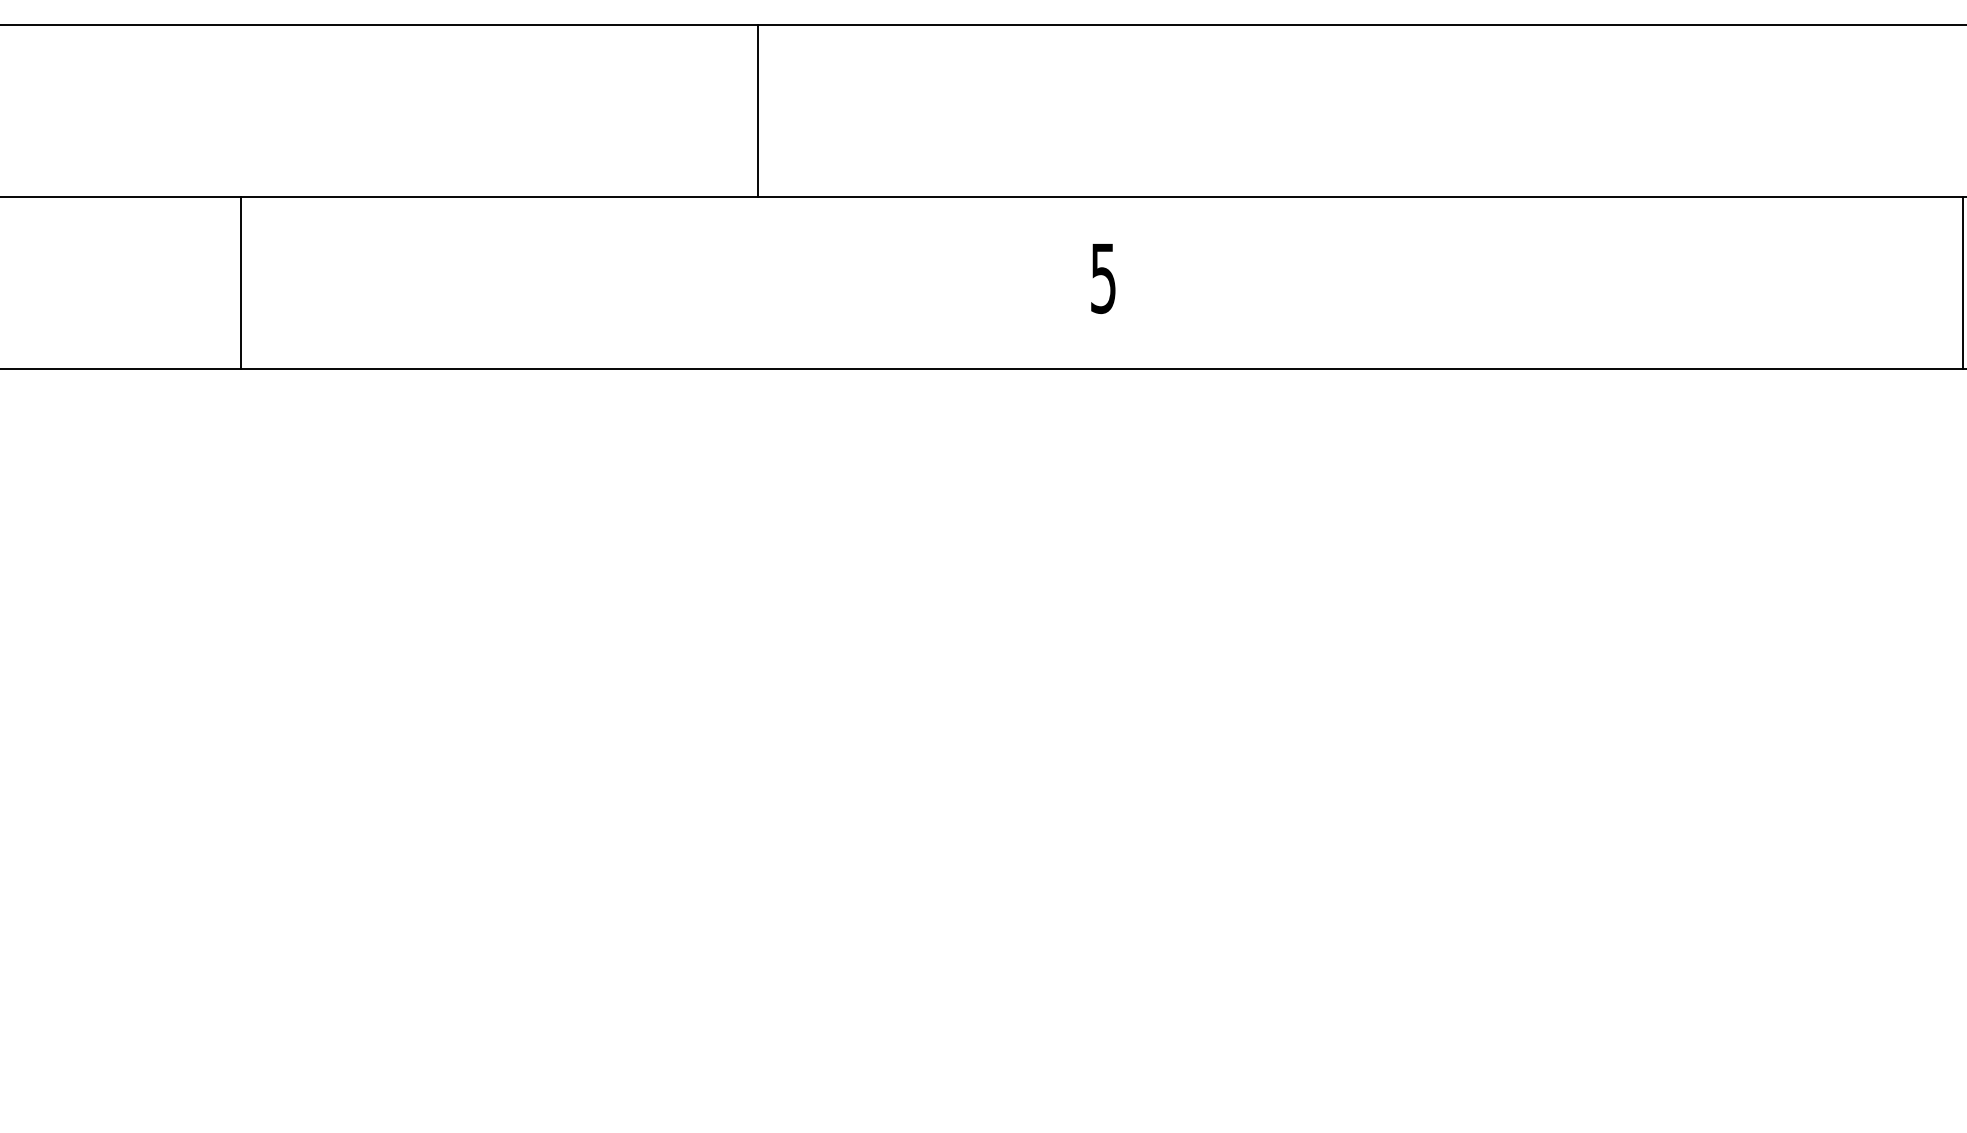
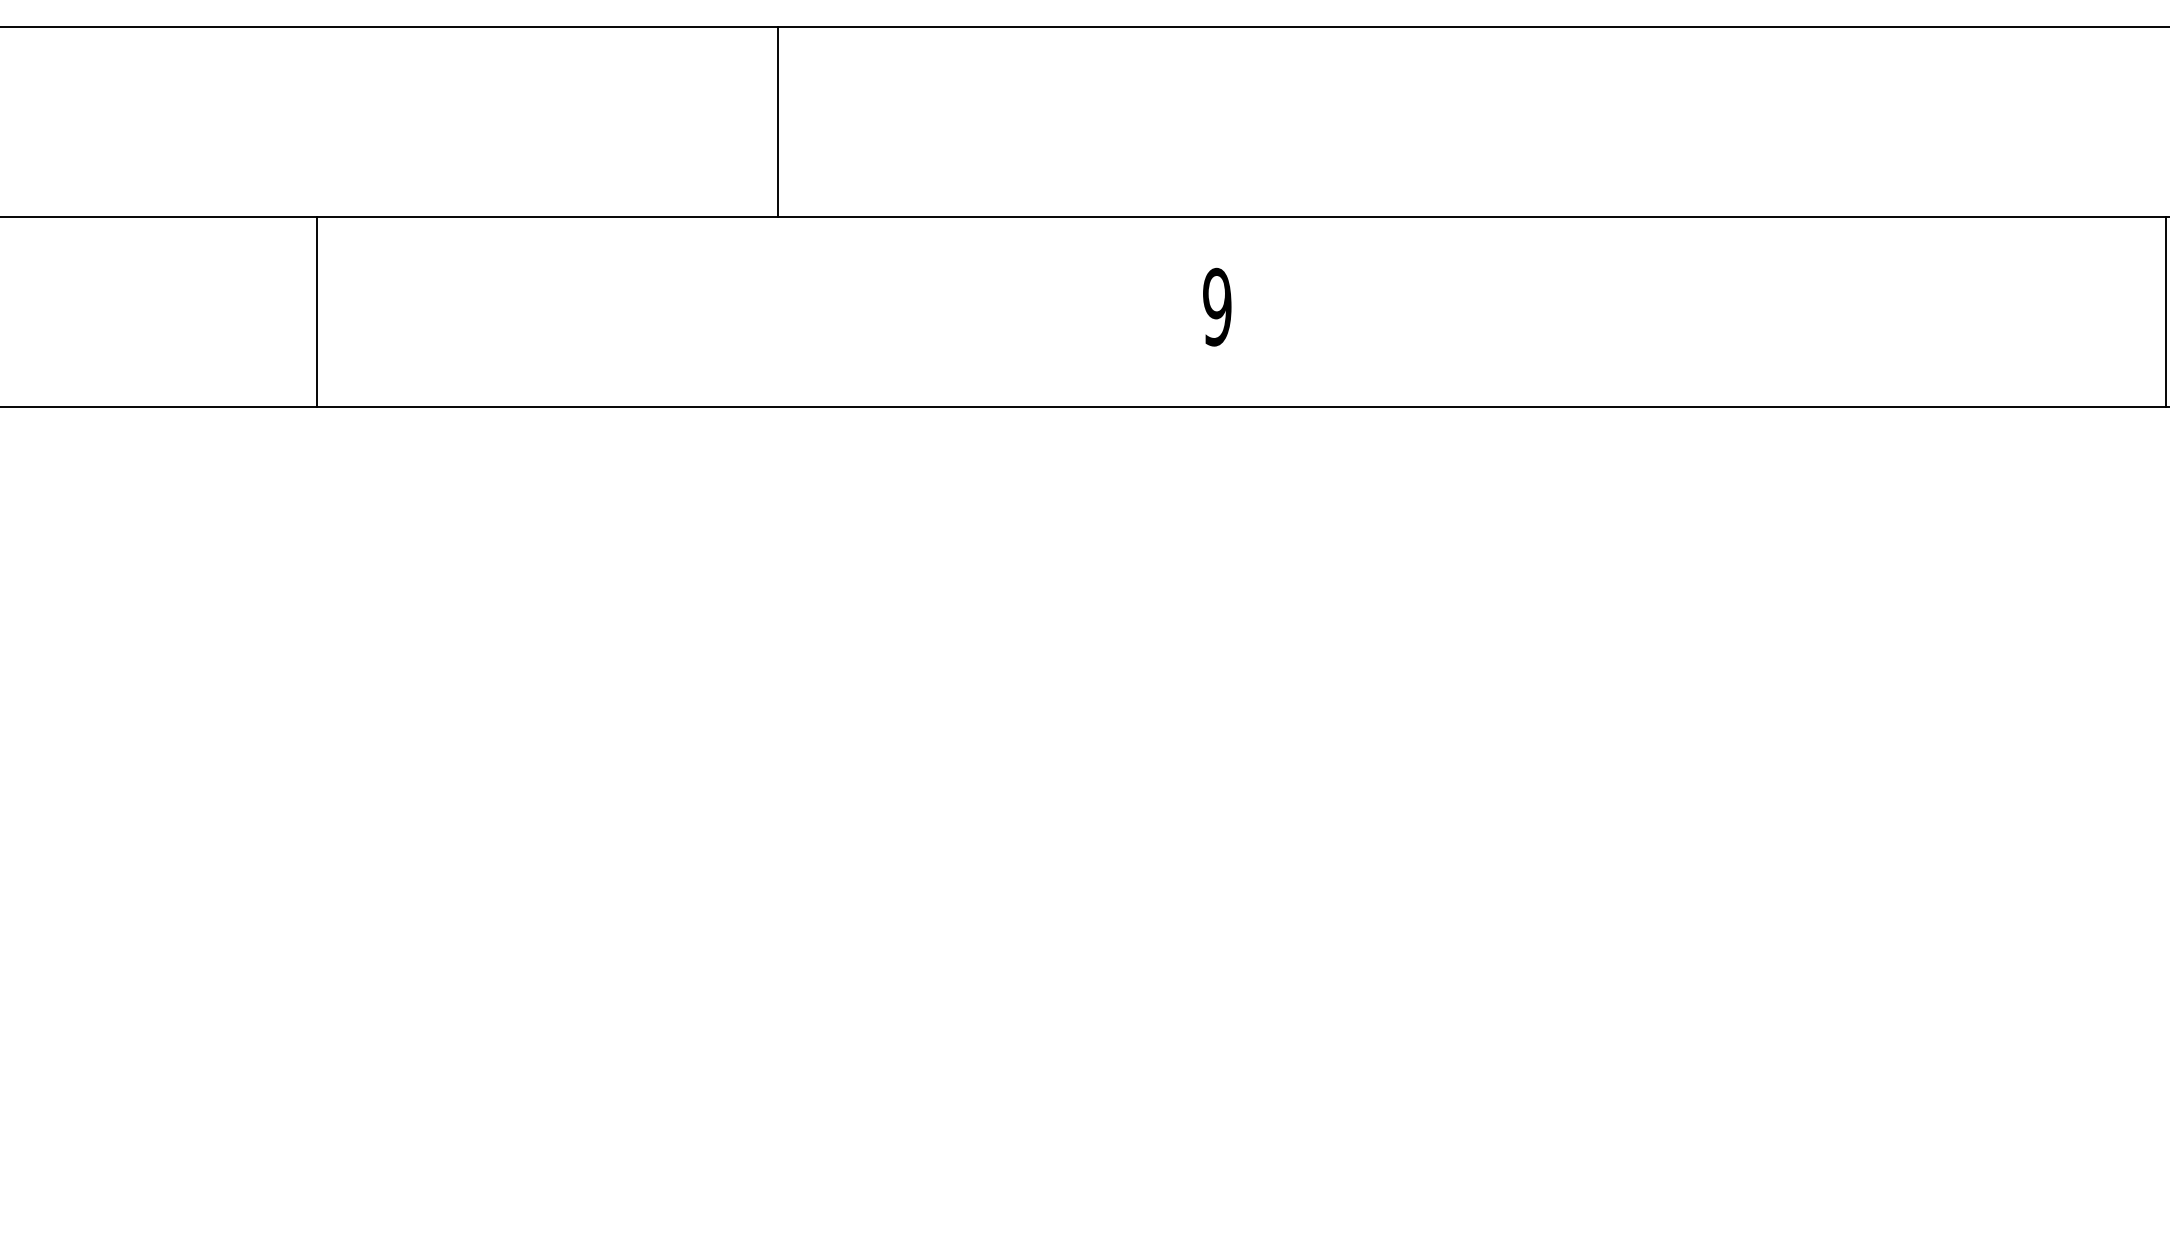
line: (758, 110) -> (778, 122), moved
text: (1103, 277) -> (1217, 306), 5 -> 9
line: (241, 283) -> (317, 312), moved

